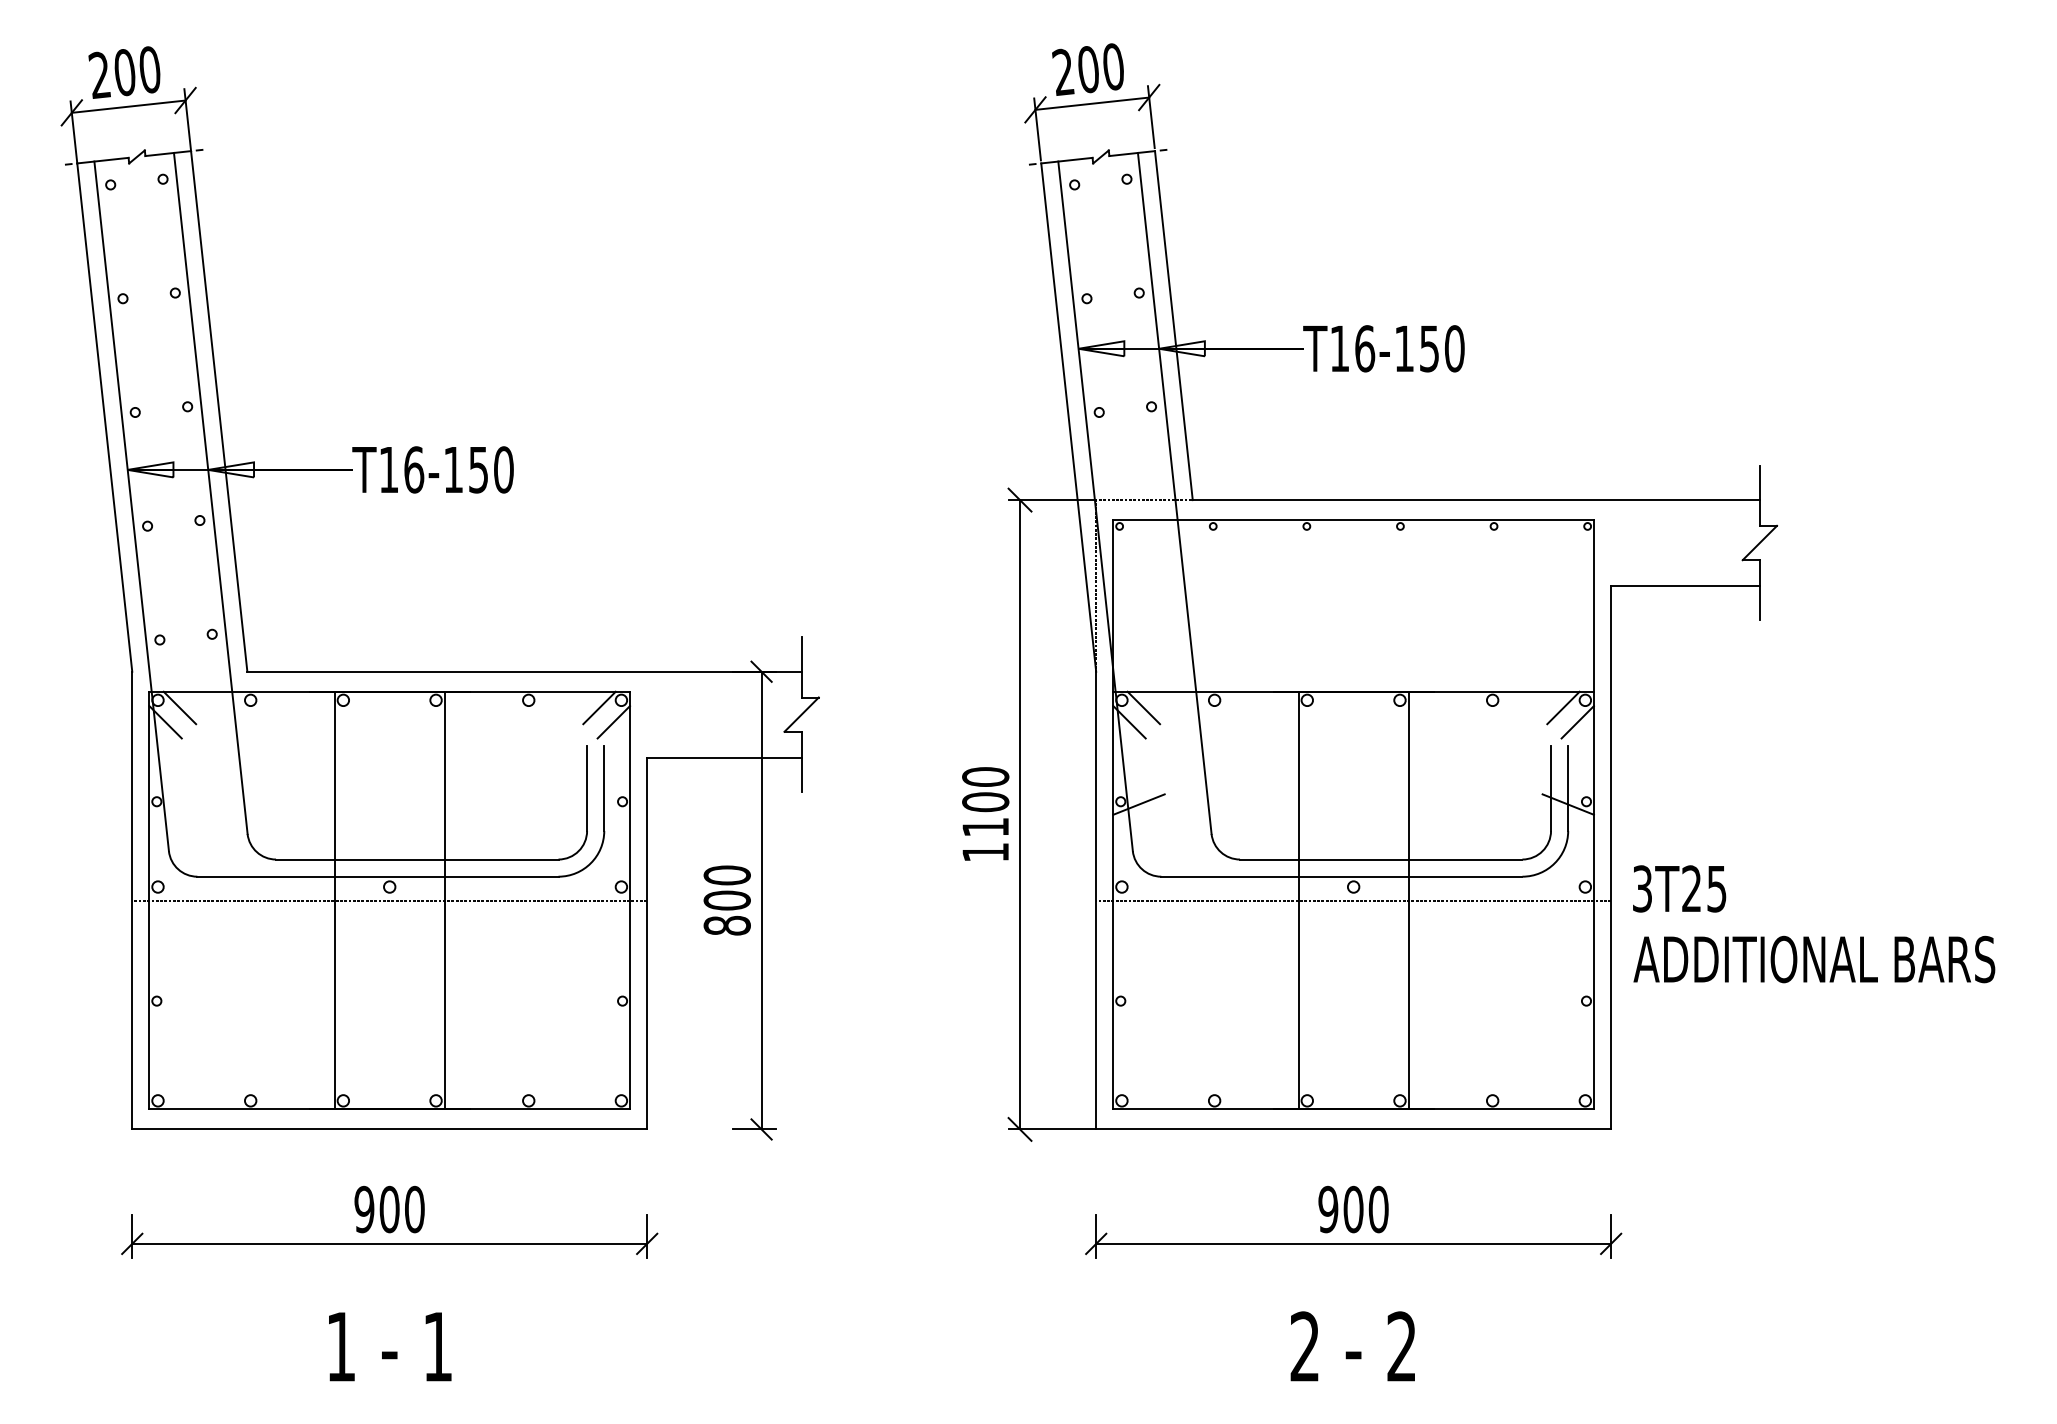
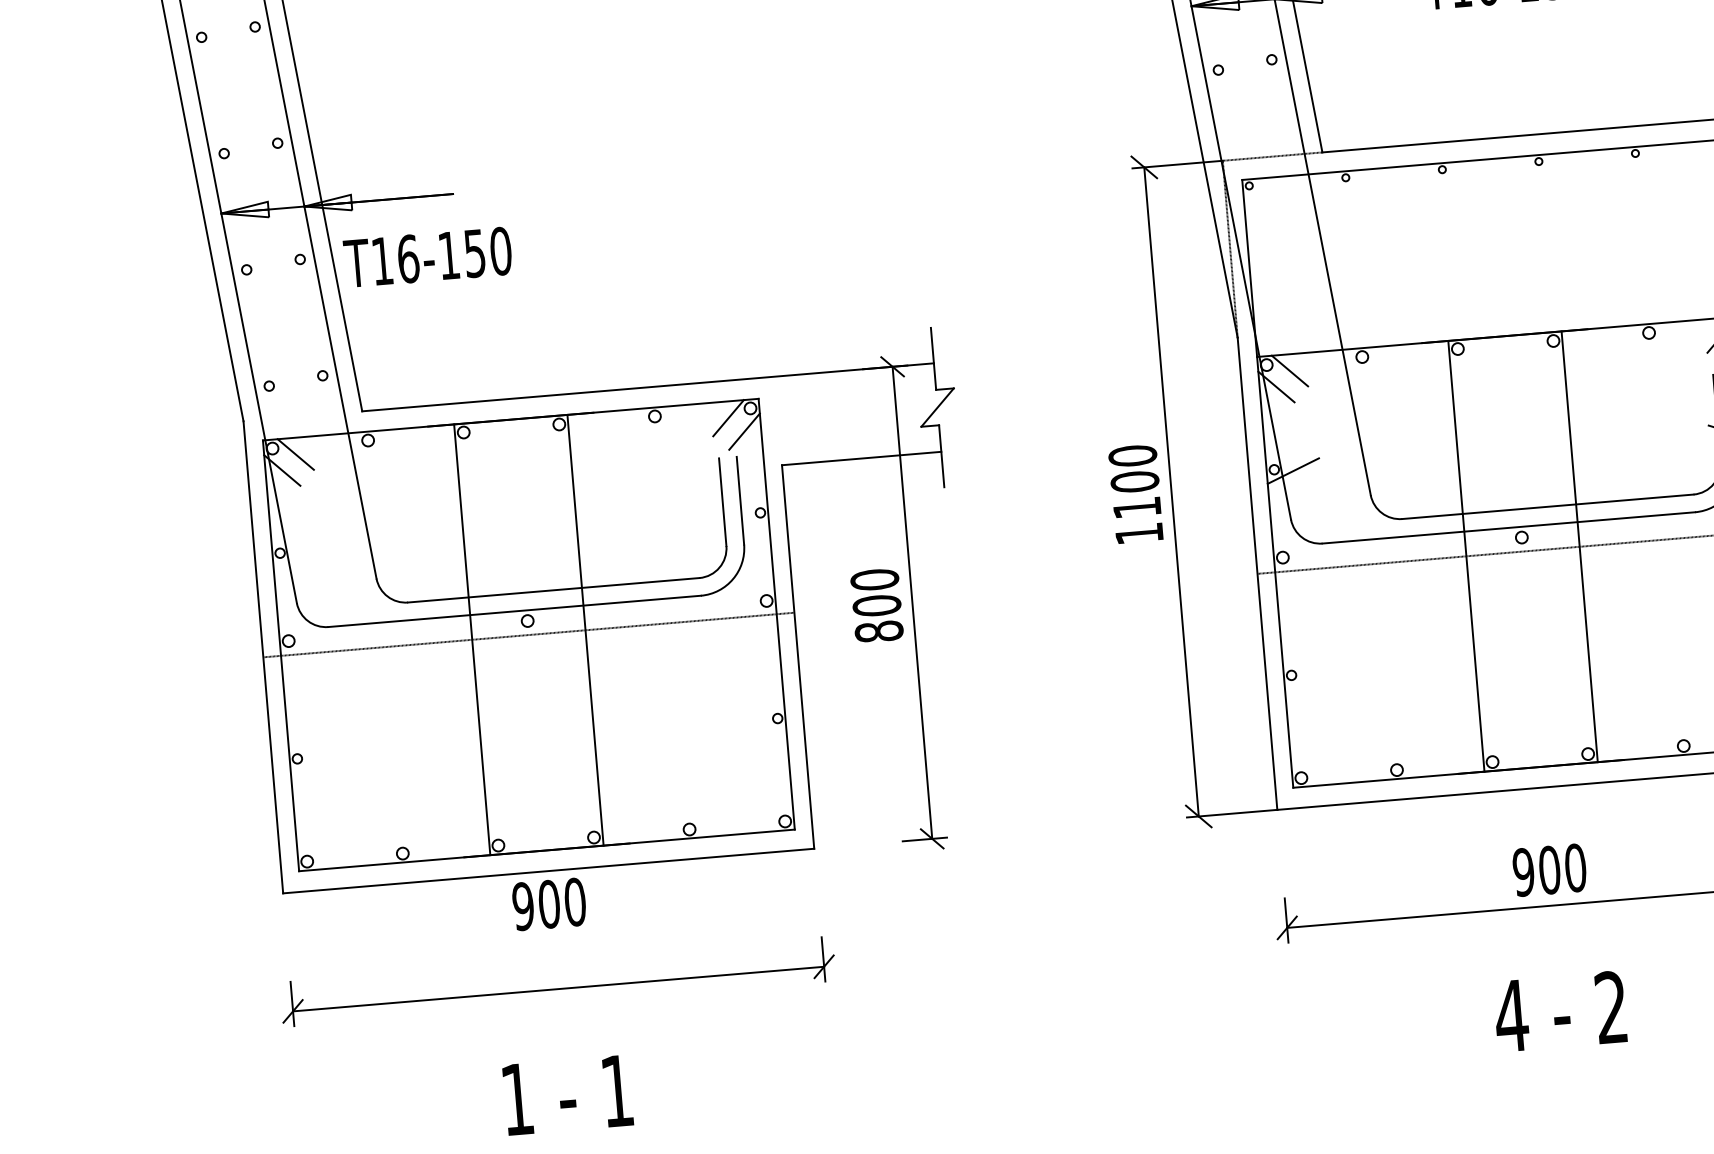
text: (432, 469) -> (427, 257), moved
text: (389, 1209) -> (549, 904), moved
text: (1304, 1346) -> (1510, 1015), 2 -> 4

